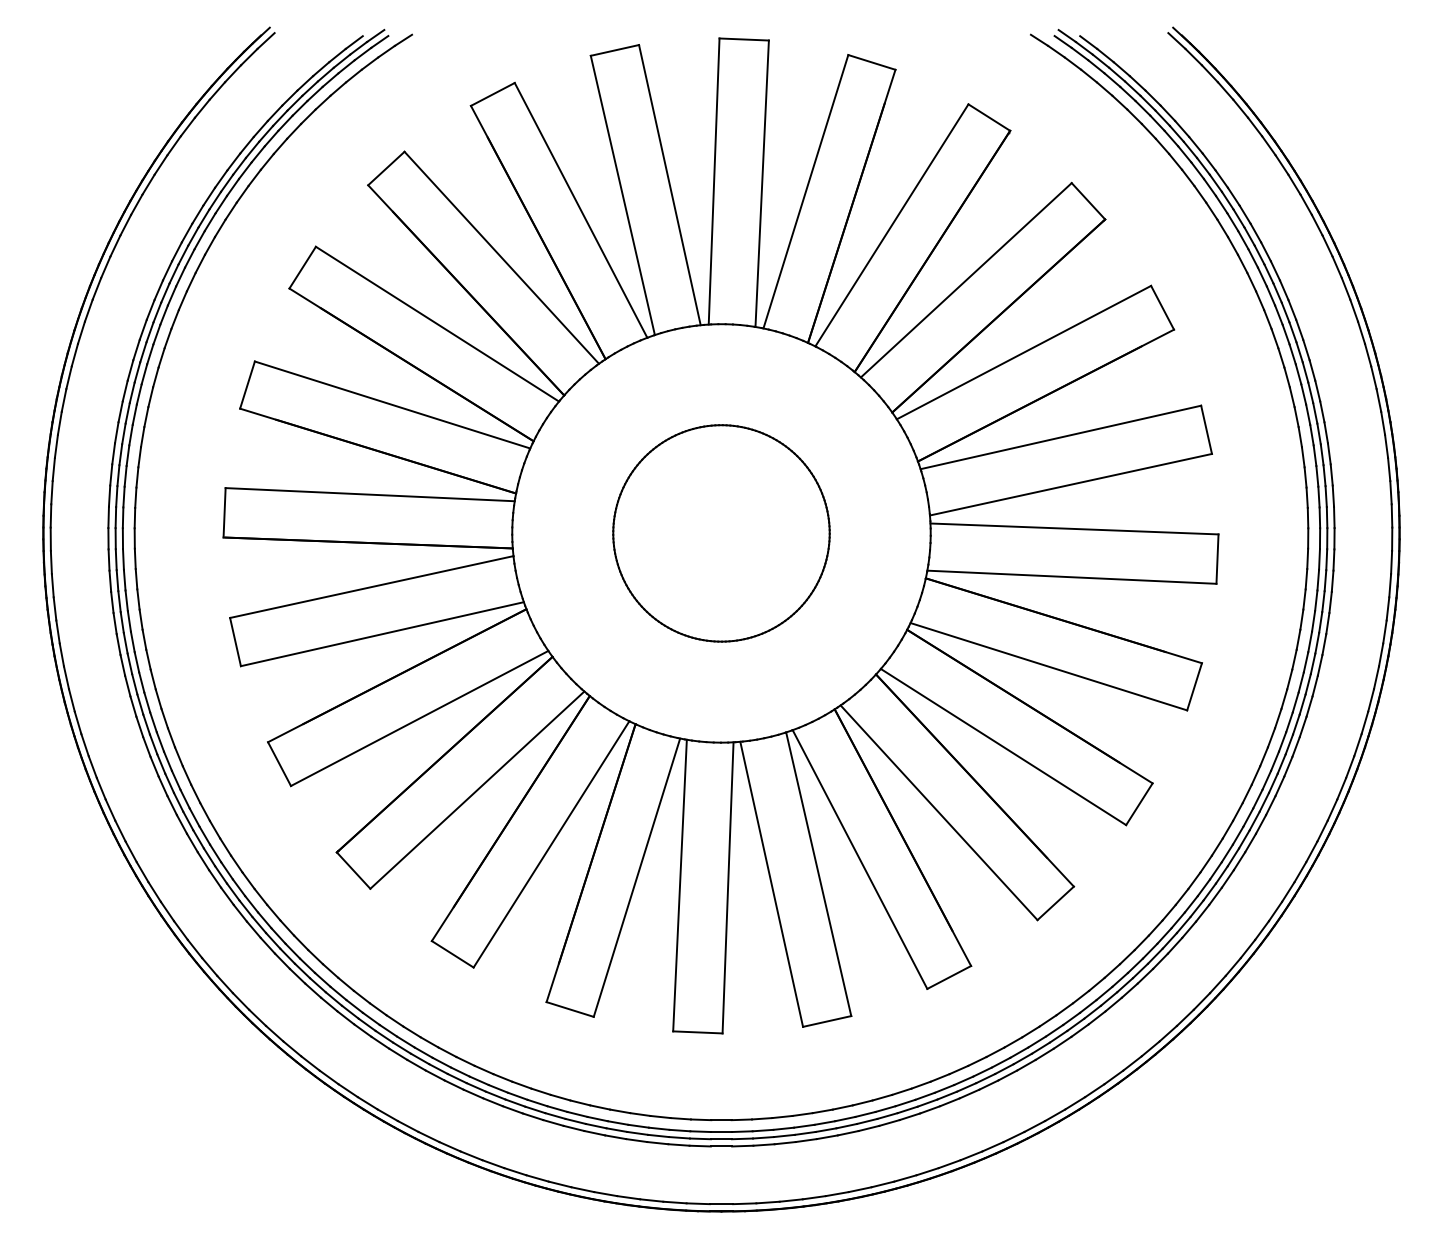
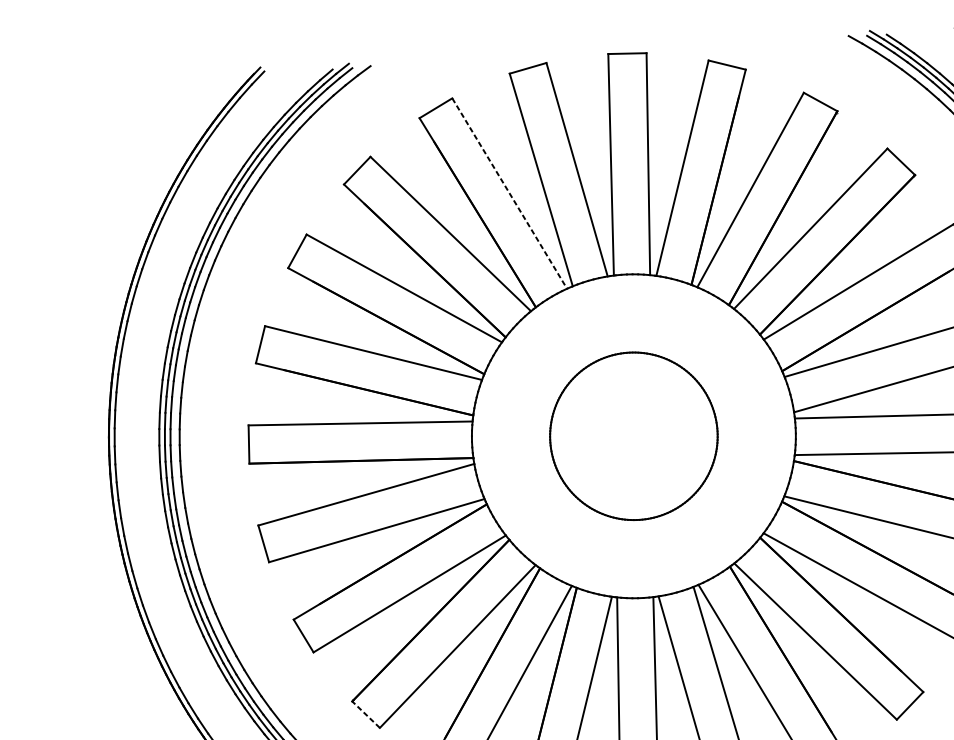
line: (581, 210) -> (510, 193), solid -> dashed
line: (353, 870) -> (365, 714), solid -> dashed

